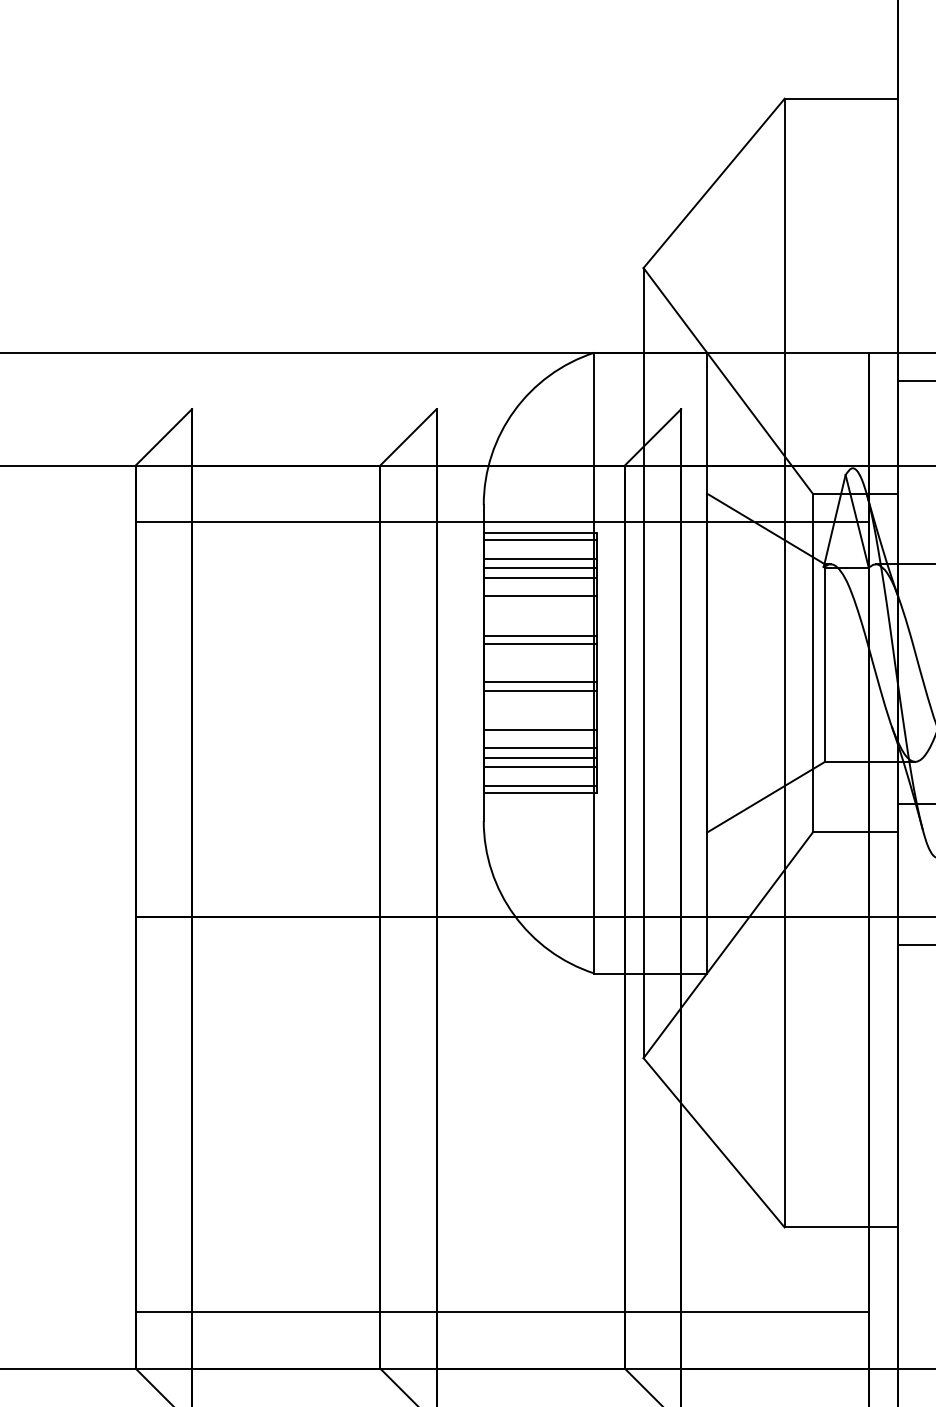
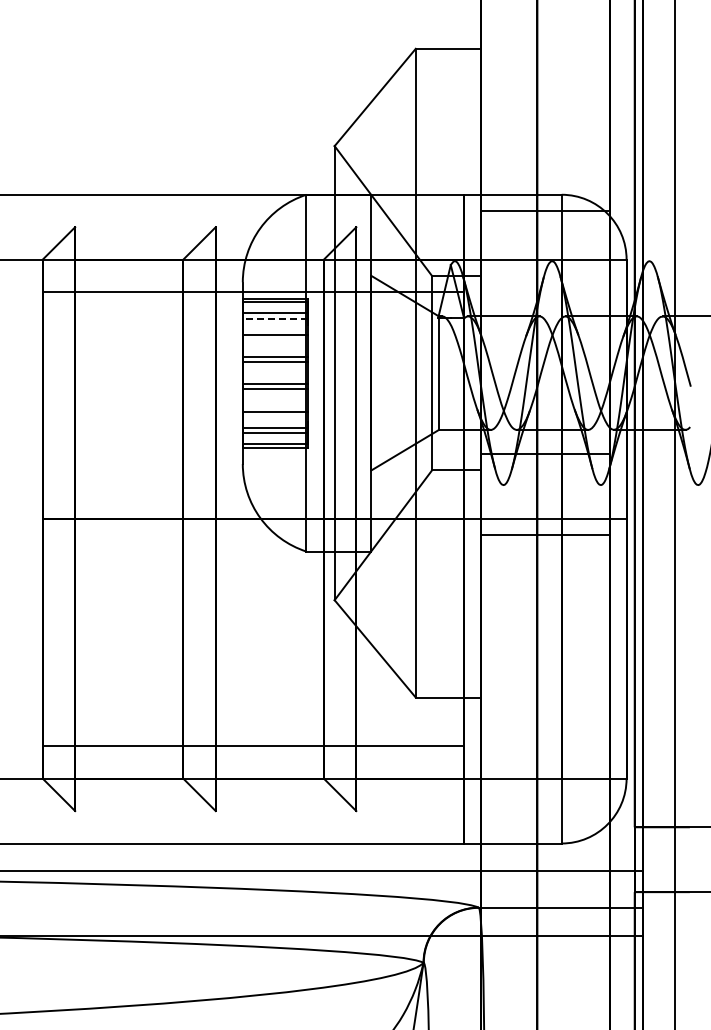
line: (538, 567) -> (274, 318), solid -> dashed
line: (538, 578) -> (274, 324), removed
line: (538, 747) -> (274, 421), removed

